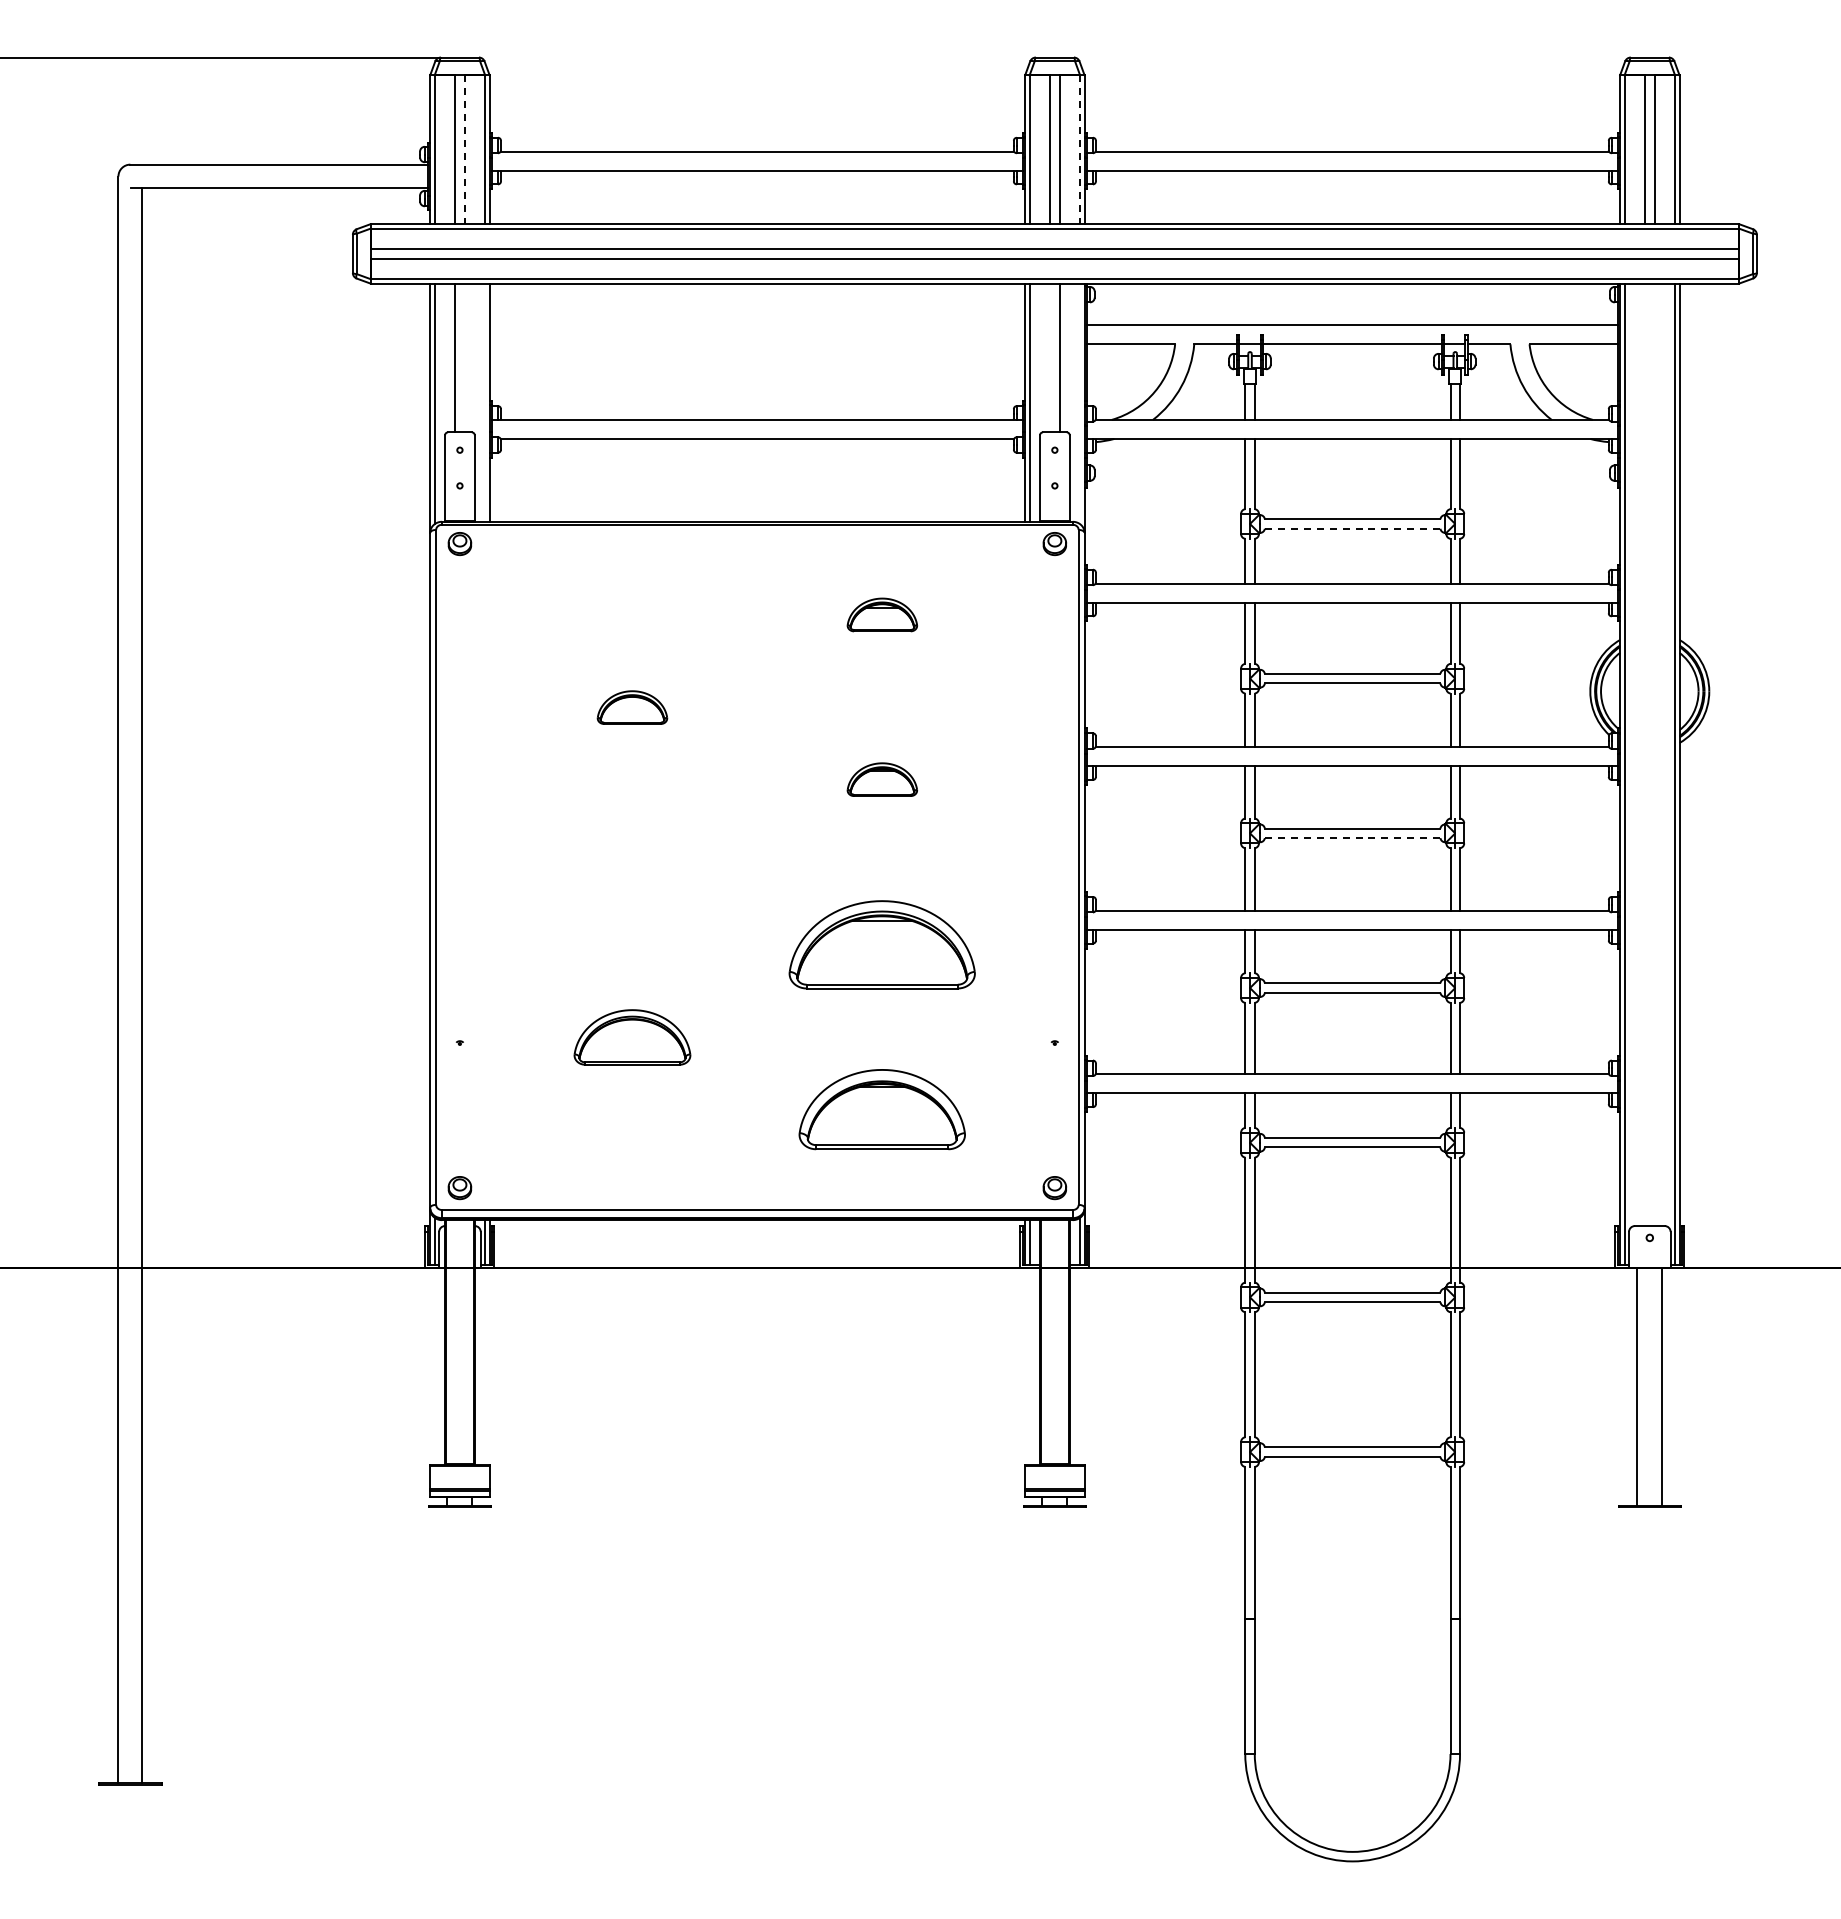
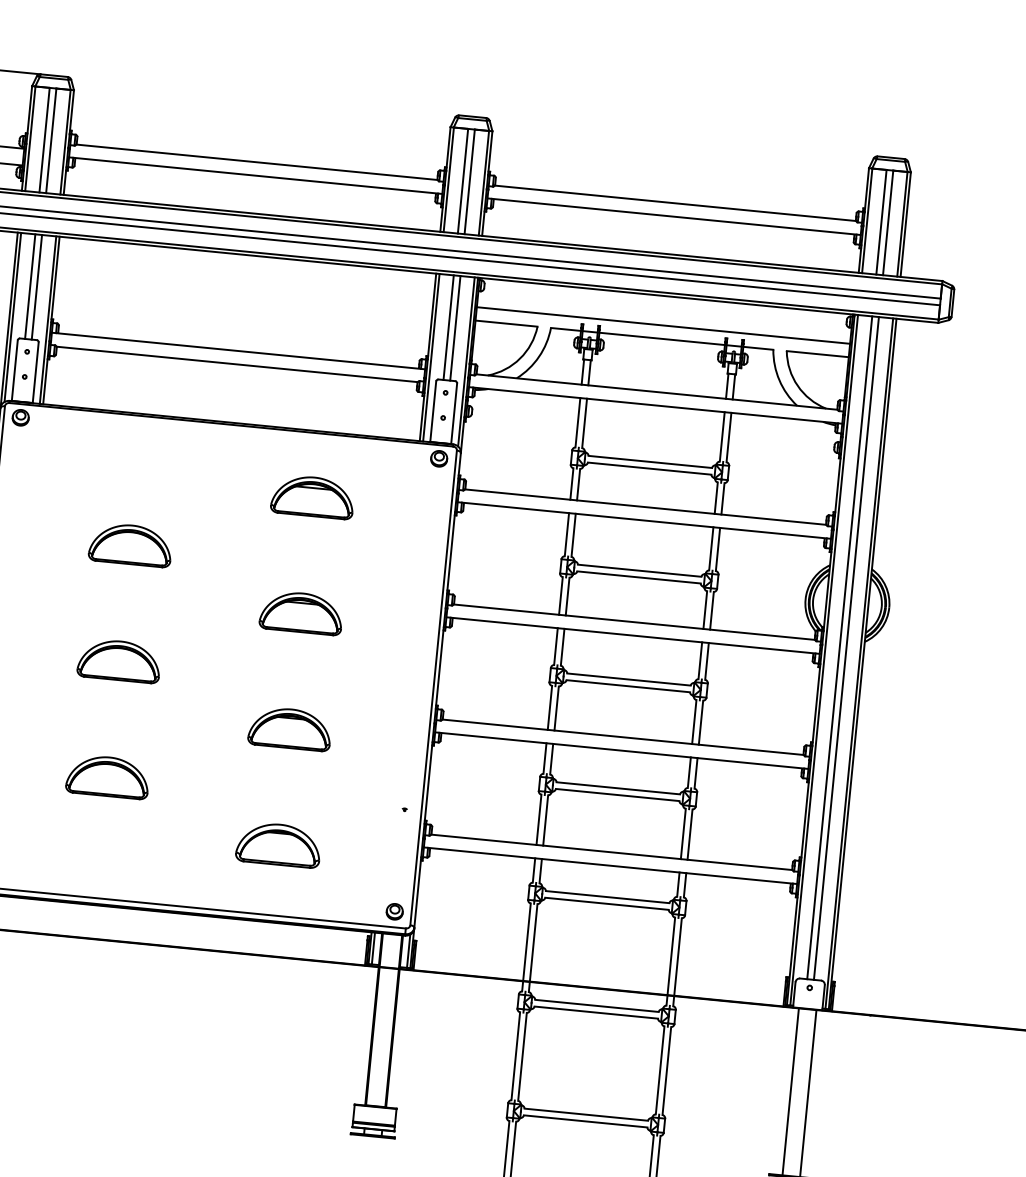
line: (464, 150) -> (51, 141), dashed -> solid
line: (1079, 150) -> (483, 183), dashed -> solid
line: (464, 357) -> (36, 286), added
line: (1050, 357) -> (448, 327), added
line: (484, 402) -> (47, 319), added
line: (1079, 403) -> (466, 361), added
line: (1352, 528) -> (649, 468), dashed -> solid
part: (882, 614) -> (313, 496), size x1.67
part: (632, 707) -> (130, 544), size x1.67
line: (1645, 754) -> (840, 647), added
line: (1654, 754) -> (846, 648), added
part: (882, 779) -> (301, 612), size x1.67
line: (1352, 838) -> (628, 686), dashed -> solid
part: (632, 872) -> (119, 660), added
part: (882, 944) -> (290, 728), size x0.62
part: (882, 1109) -> (278, 844), size x0.71

